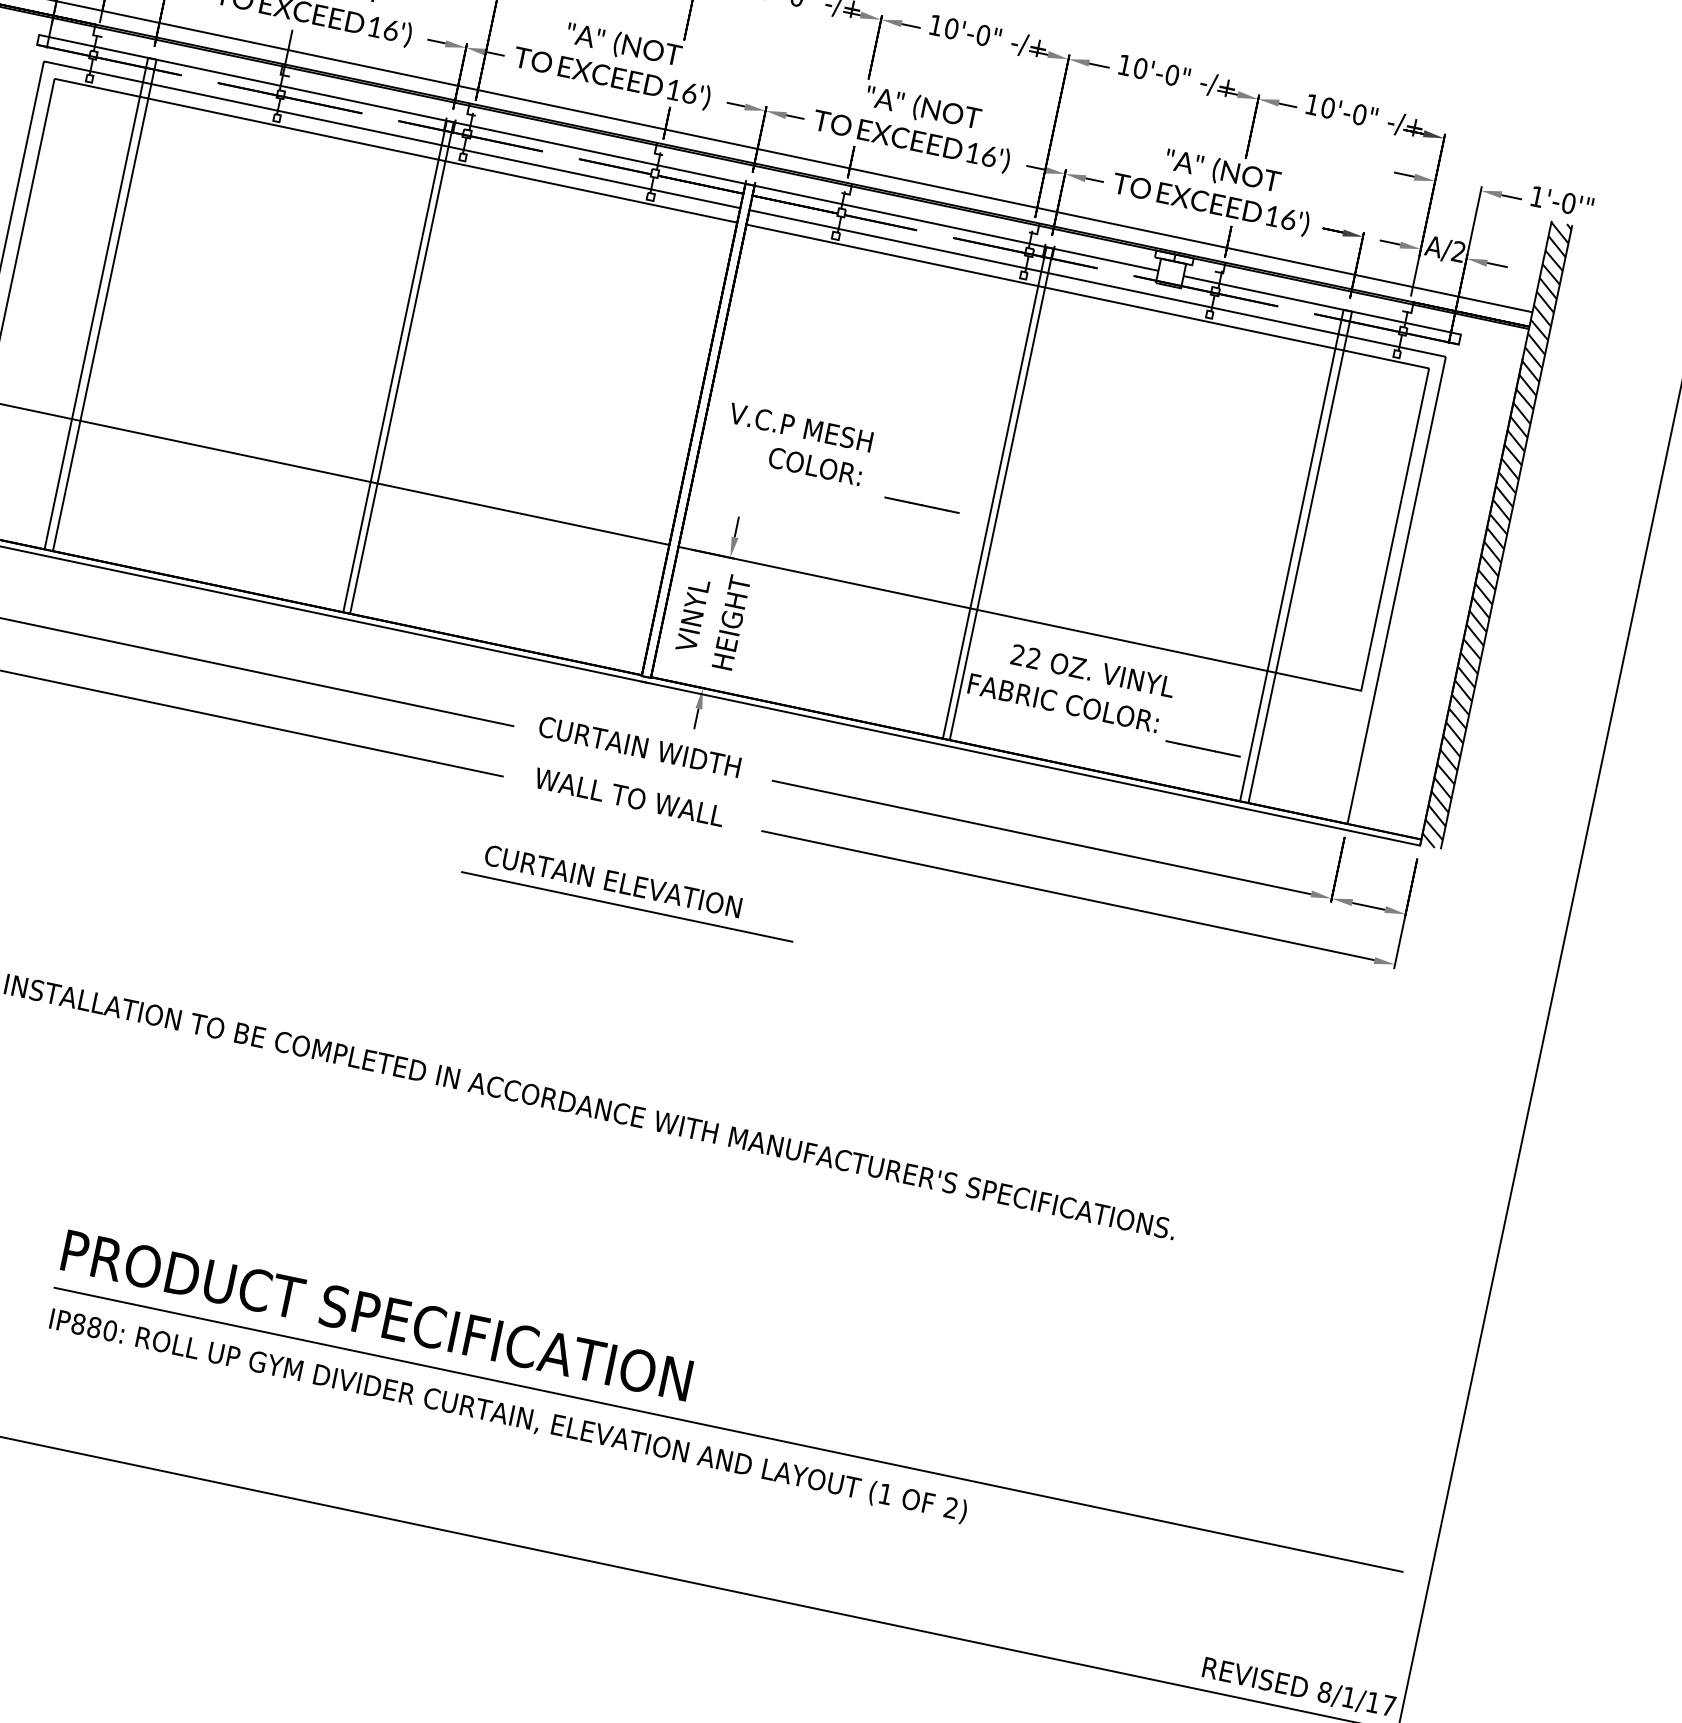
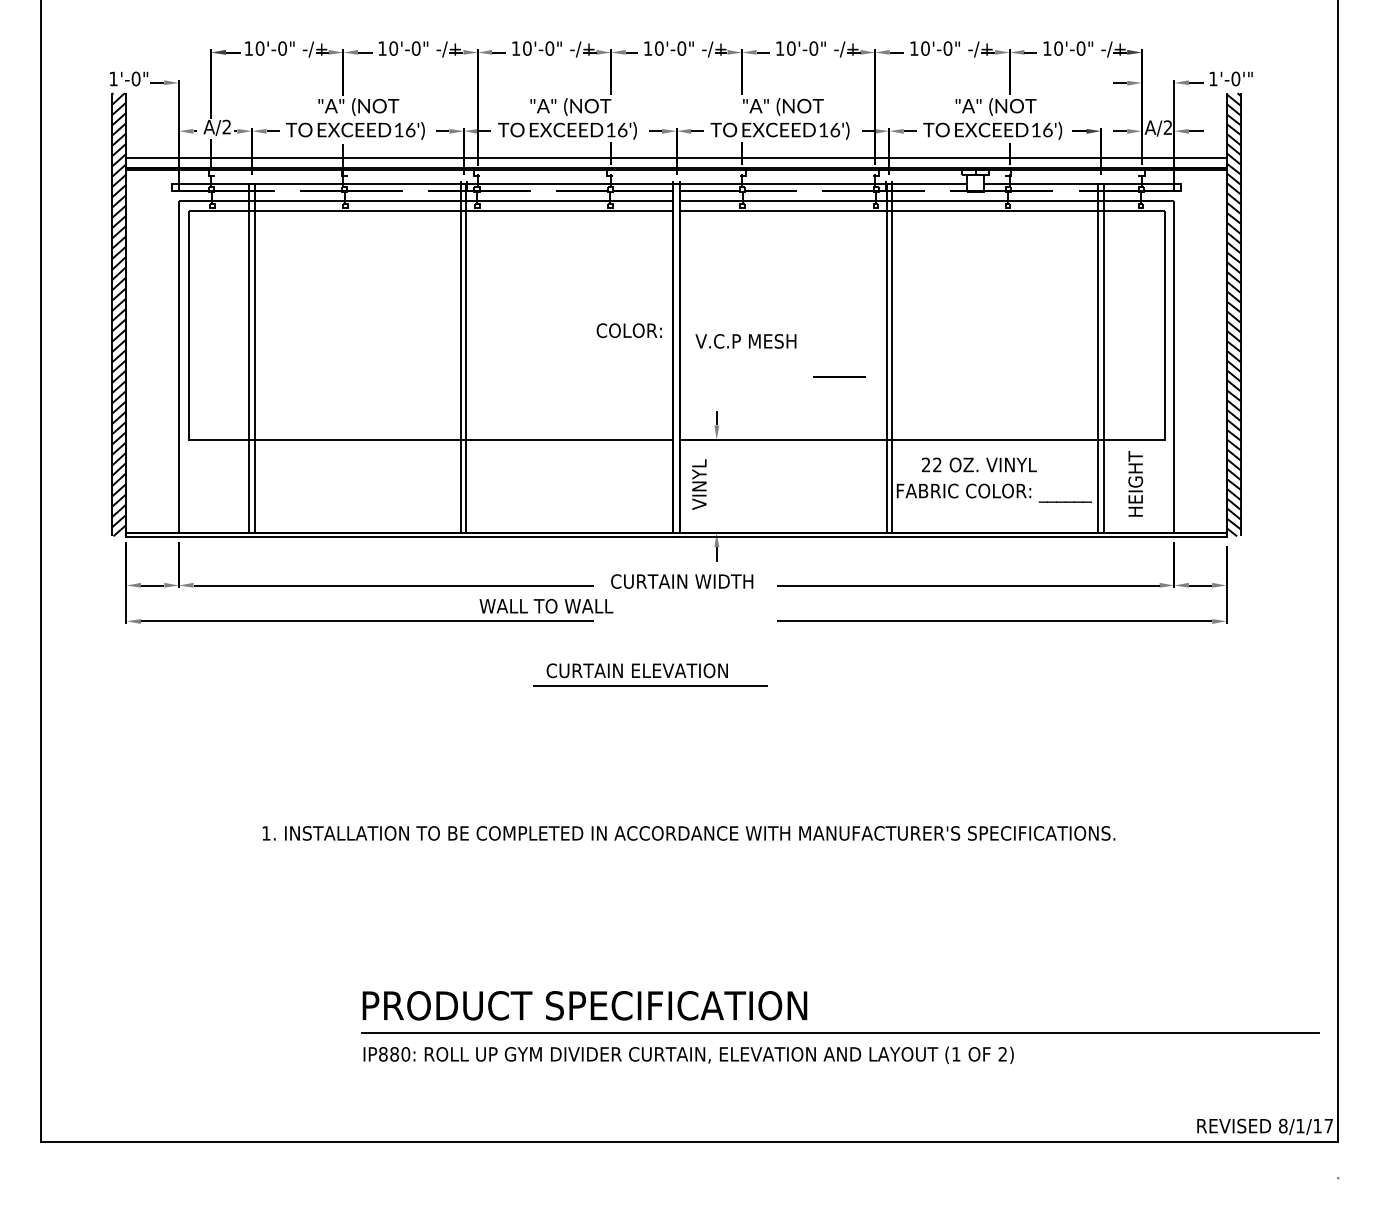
text: (814, 465) -> (628, 330), moved
text: (731, 622) -> (1135, 483), moved
text: (629, 796) -> (546, 605), moved
part: (630, 890) -> (650, 674), moved

